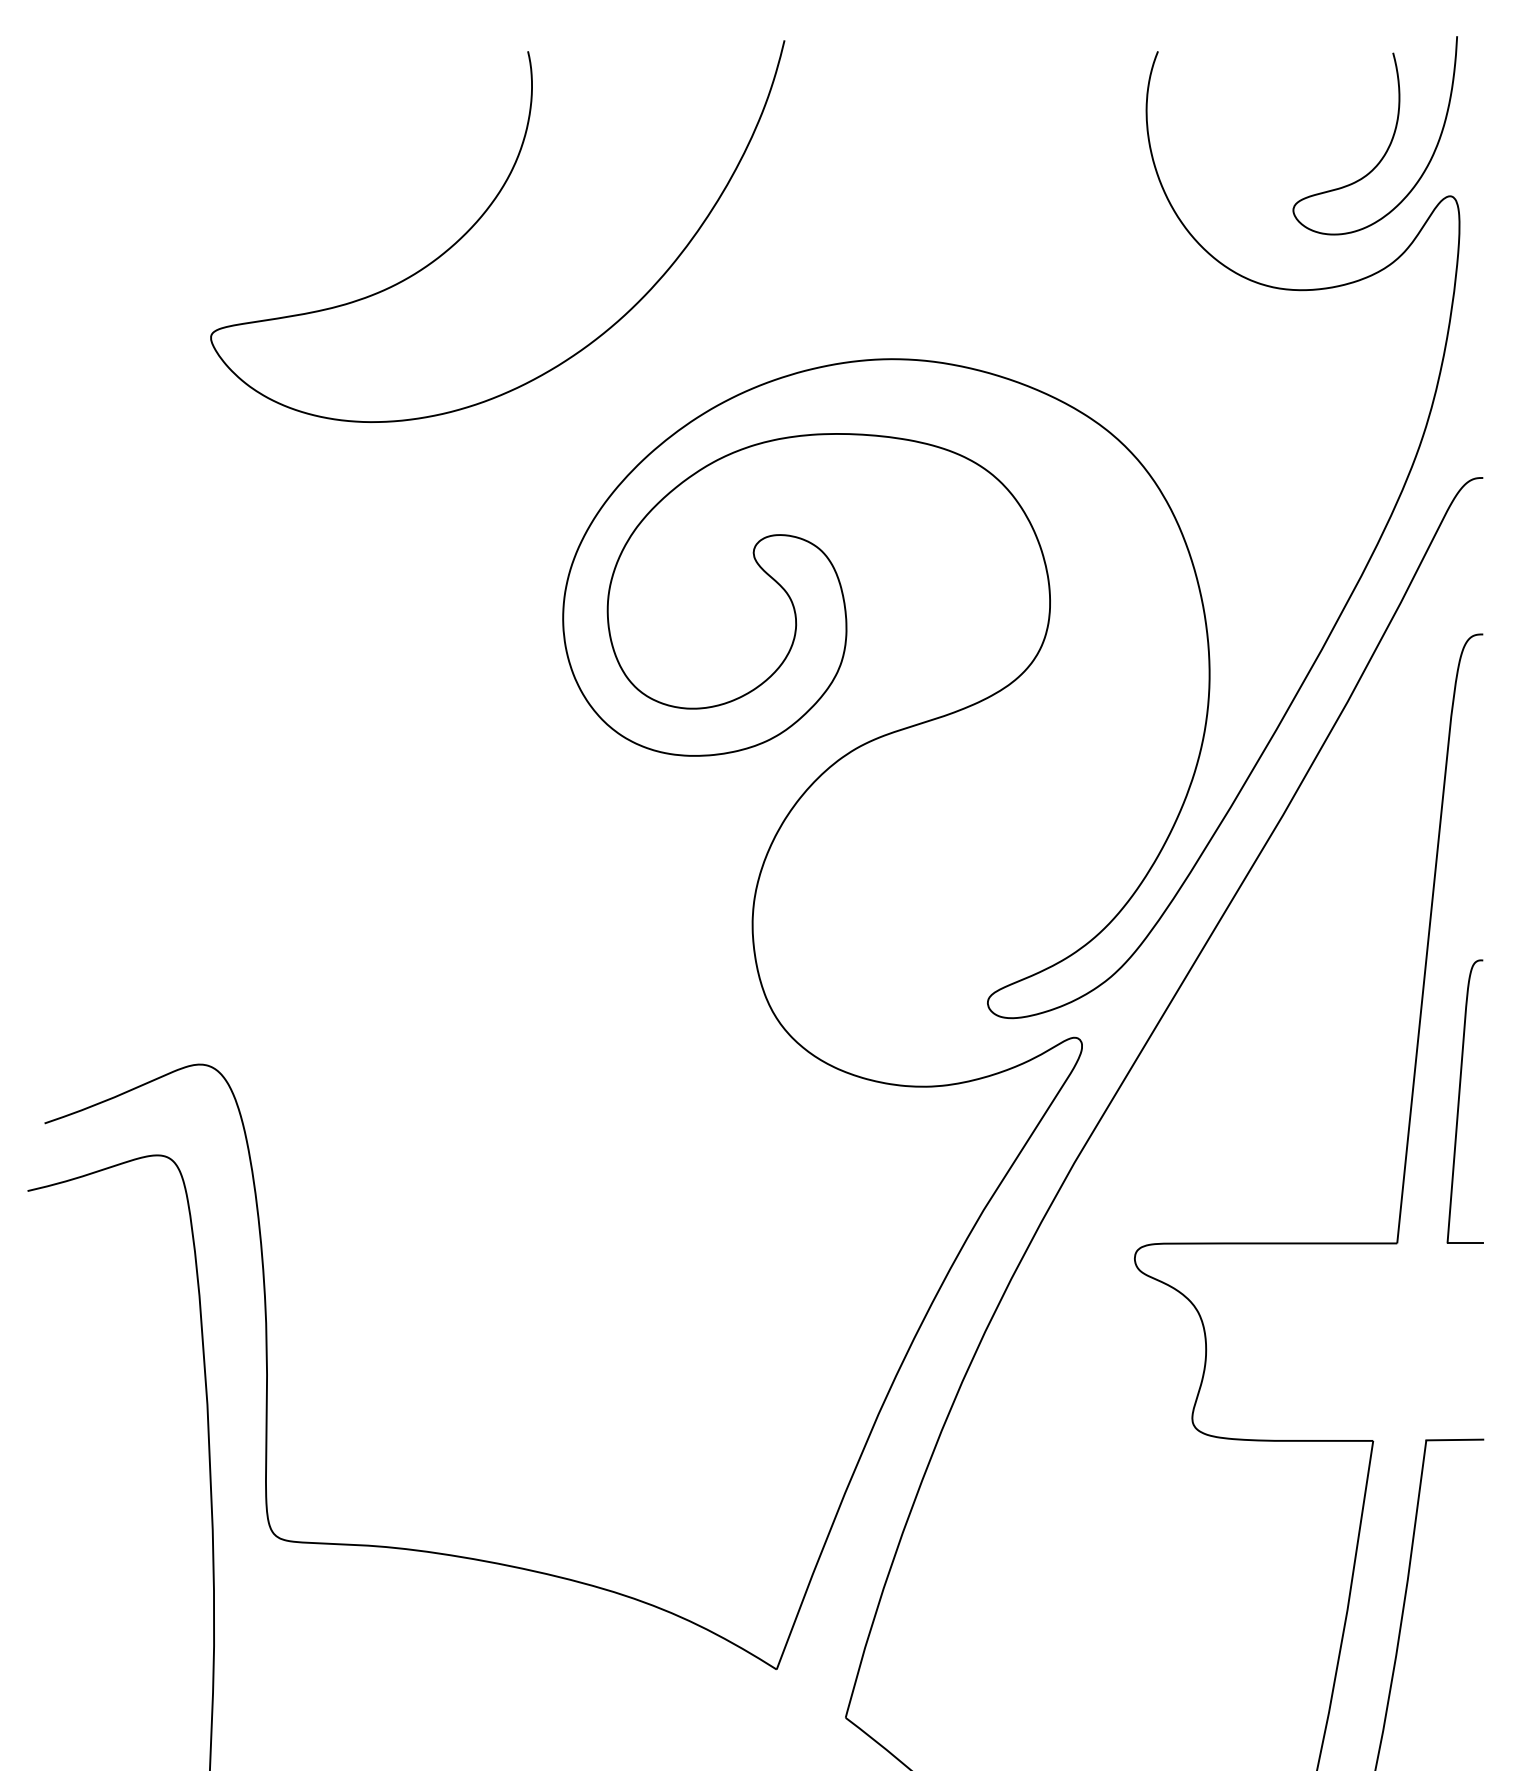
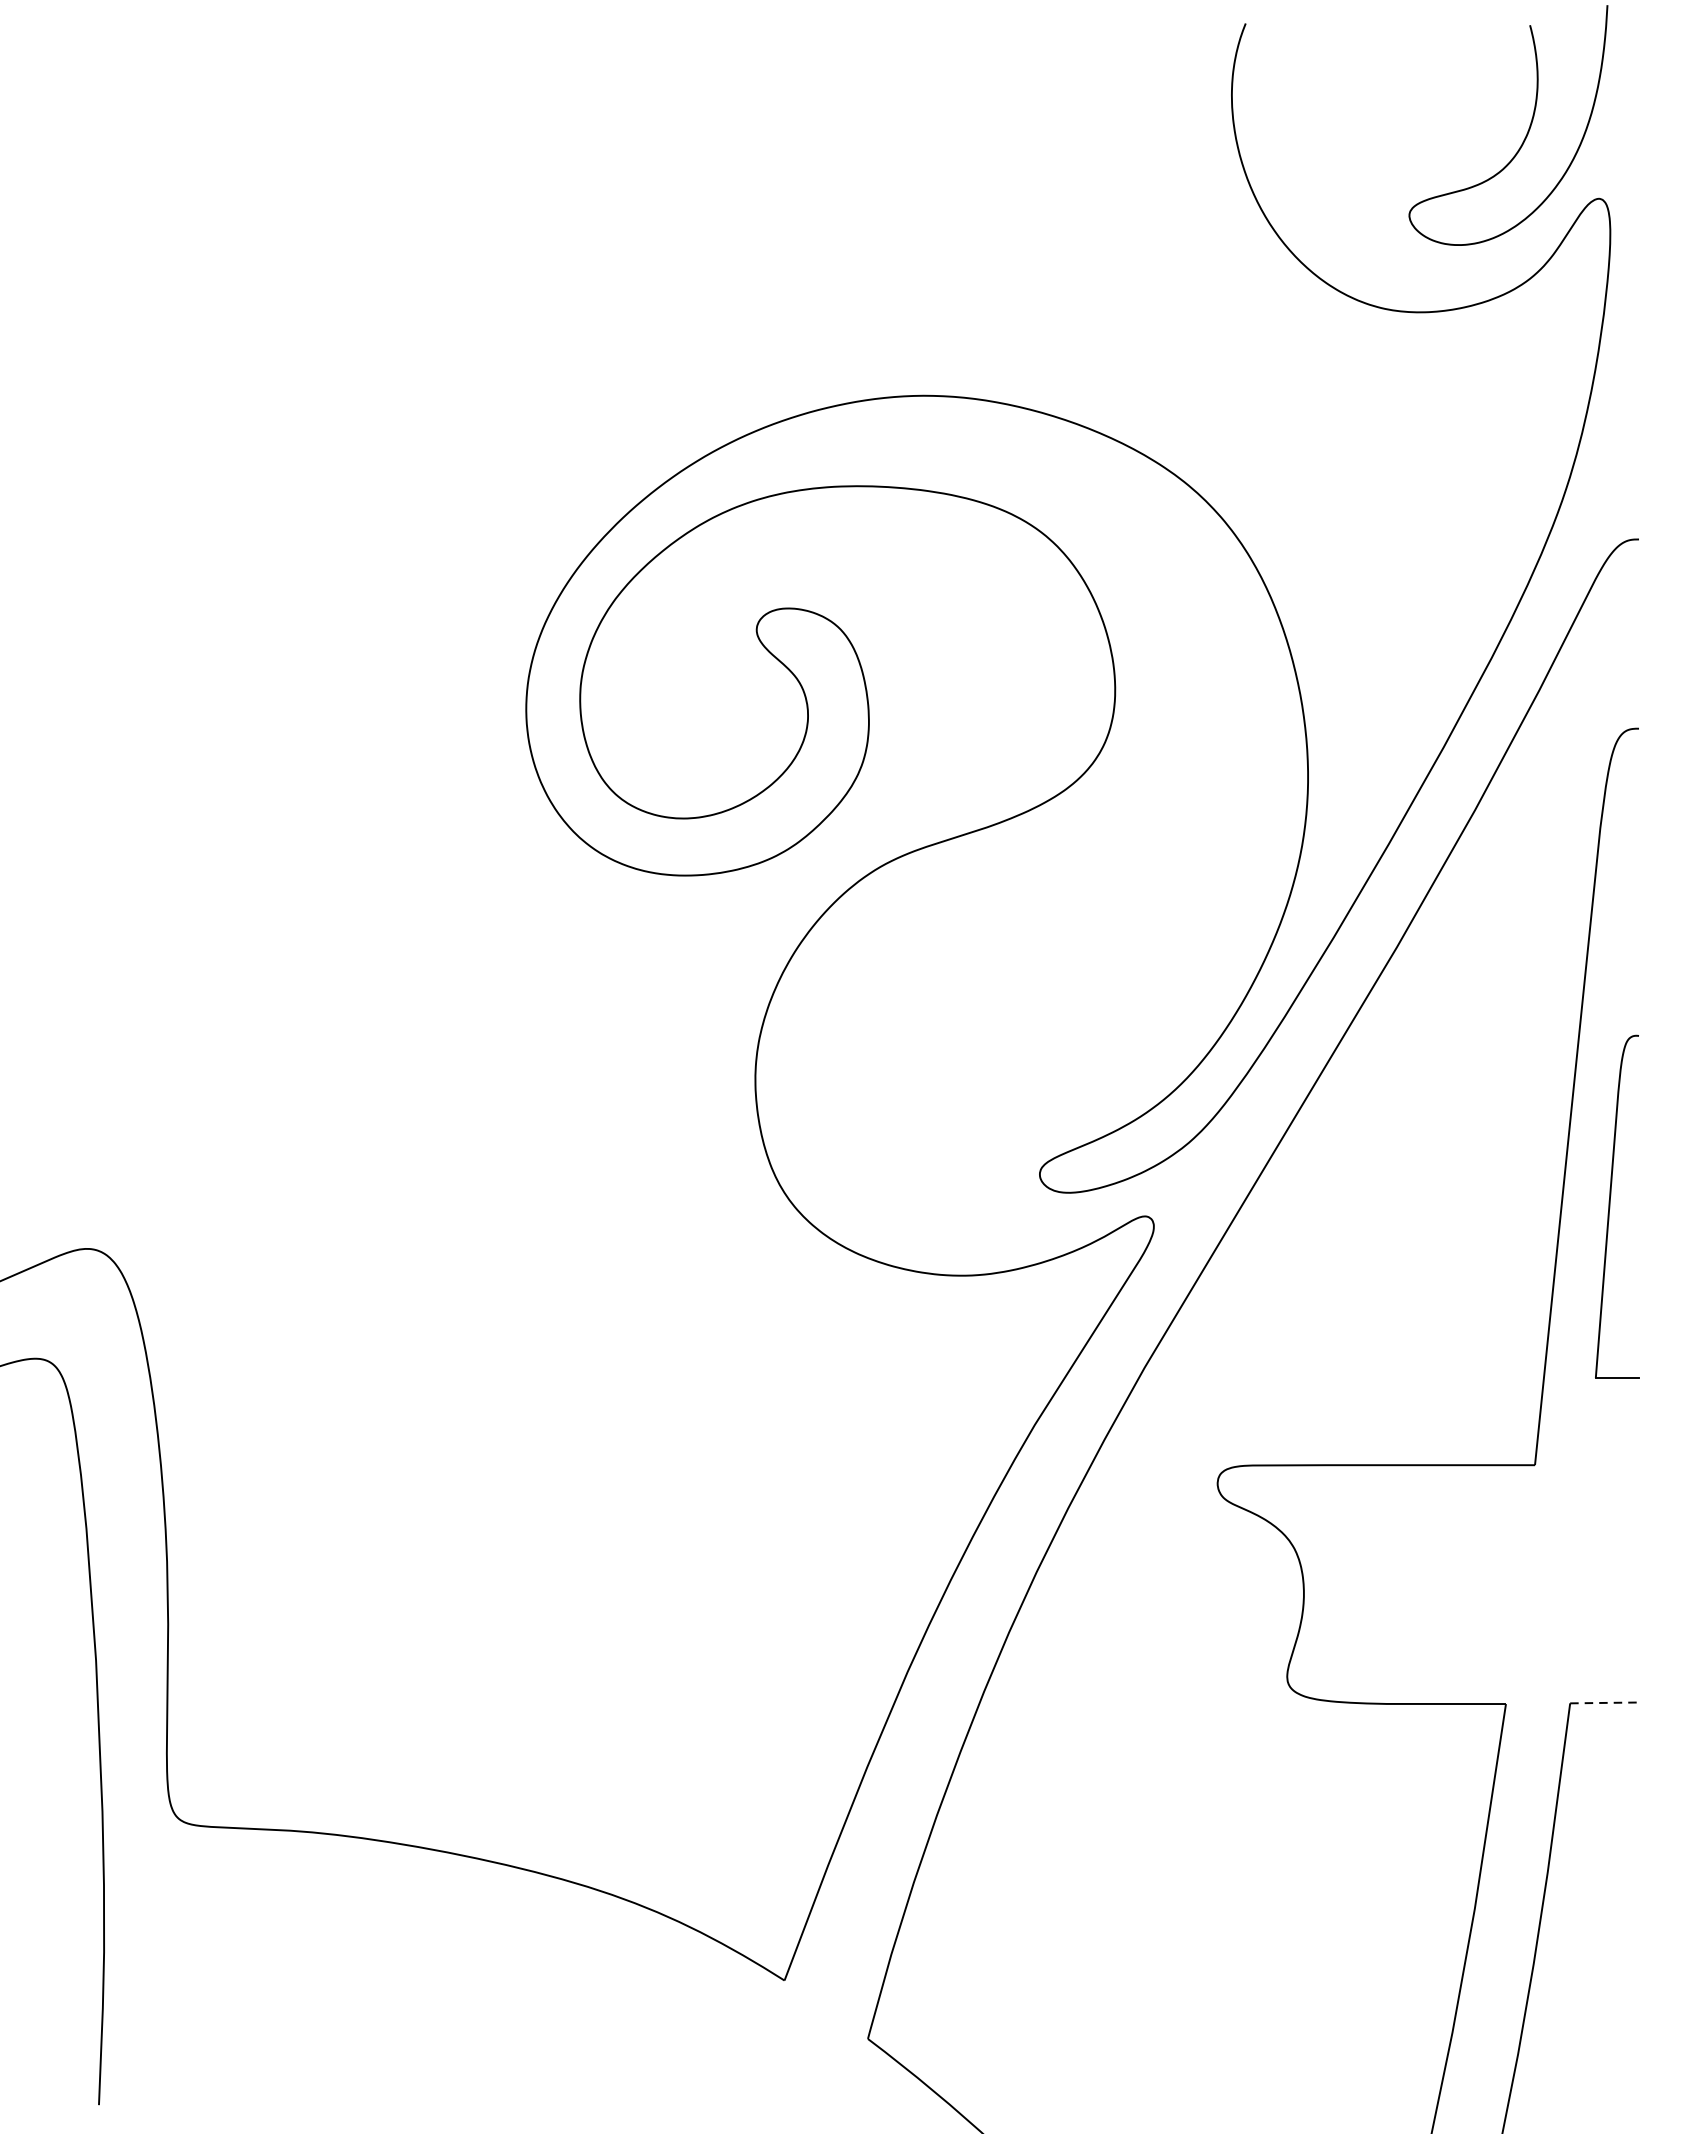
curve: (481, 218) -> (427, 225), removed
part: (1464, 1101) -> (1616, 1206), moved
line: (1455, 1440) -> (1605, 1703), solid -> dashed

